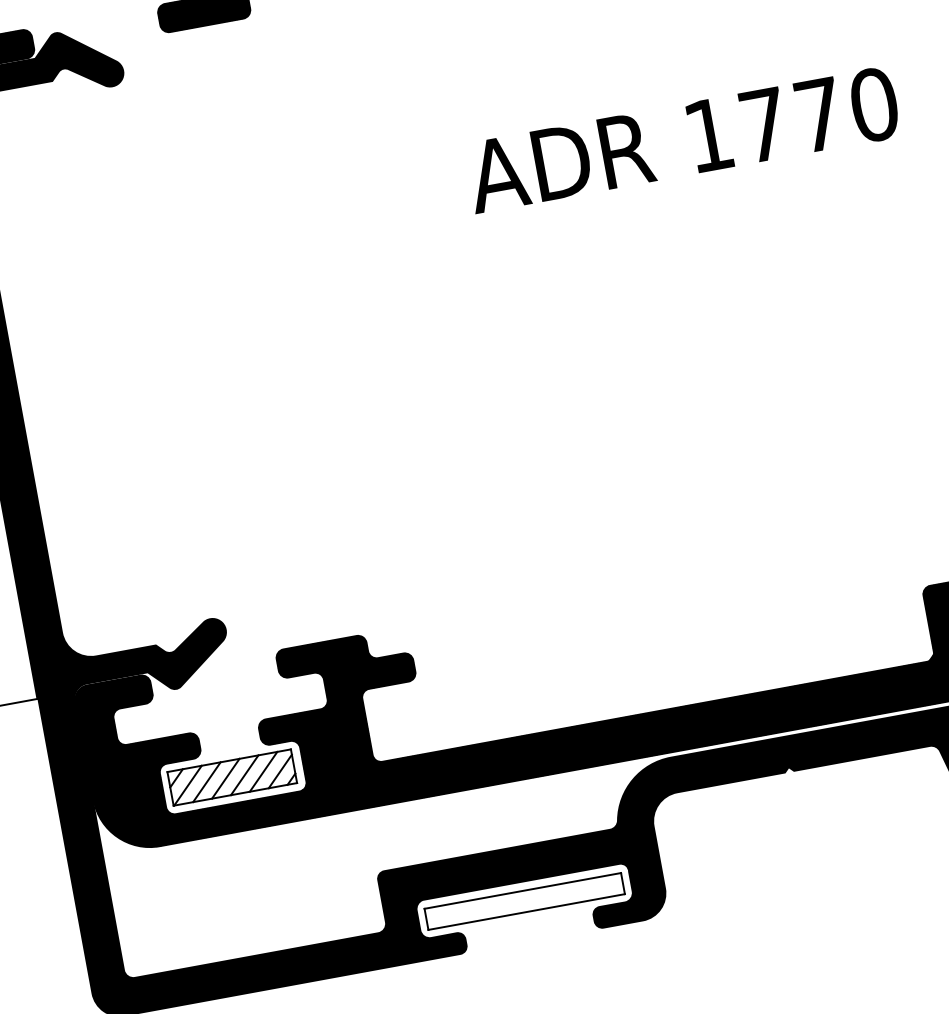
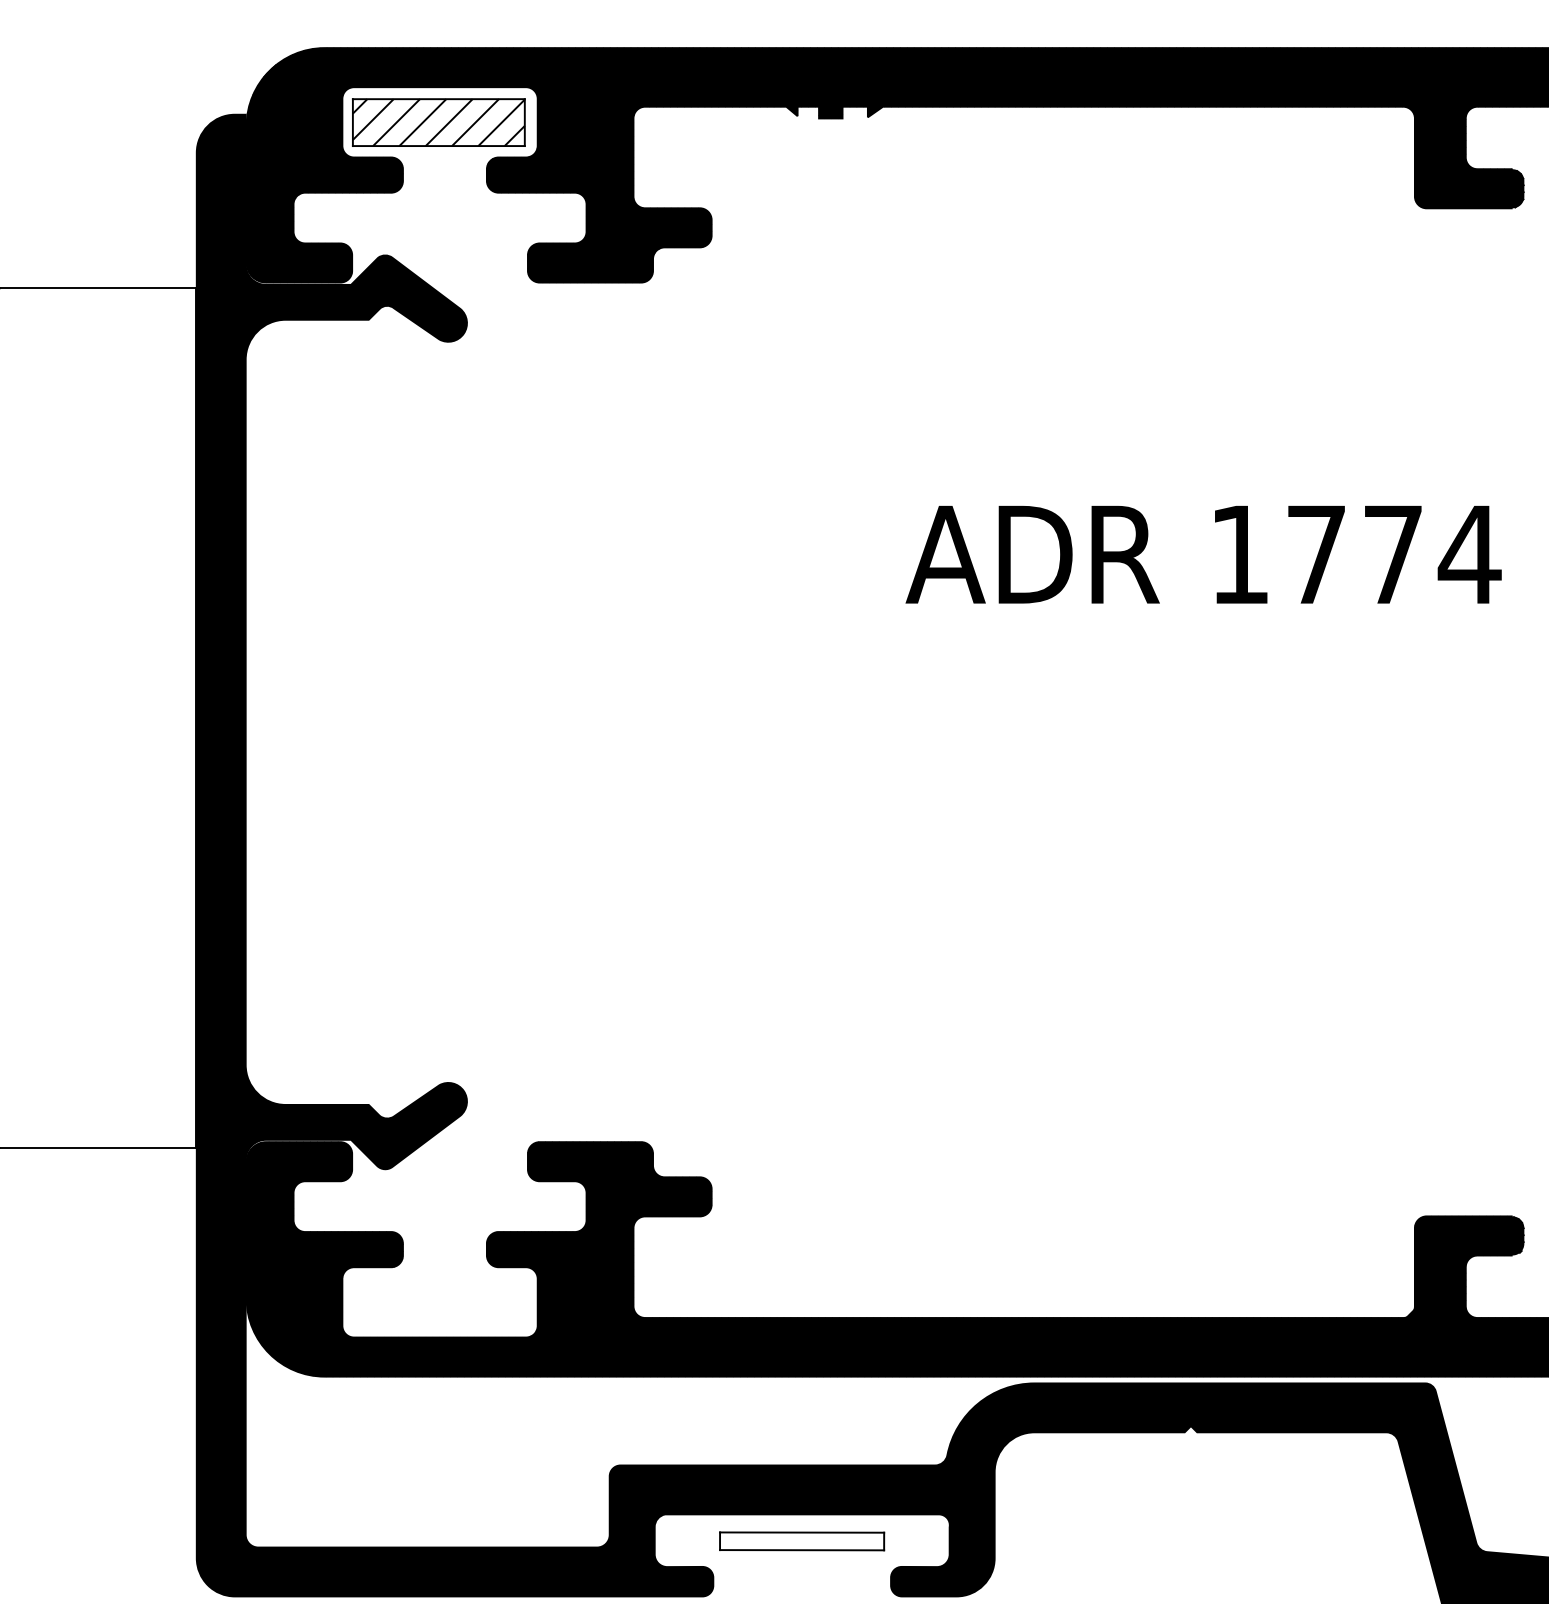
text: (873, 104) -> (1469, 554), 1770 -> 1774
part: (231, 777) -> (438, 1301), removed
part: (524, 901) -> (801, 1541), size x0.6

